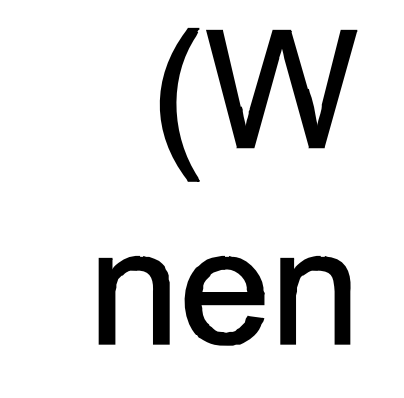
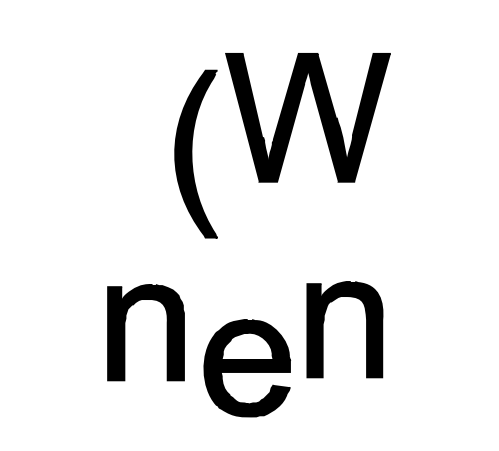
part: (179, 104) -> (195, 153), moved
part: (115, 300) -> (125, 332), moved
part: (295, 300) -> (323, 329), moved
part: (224, 301) -> (247, 368), moved

